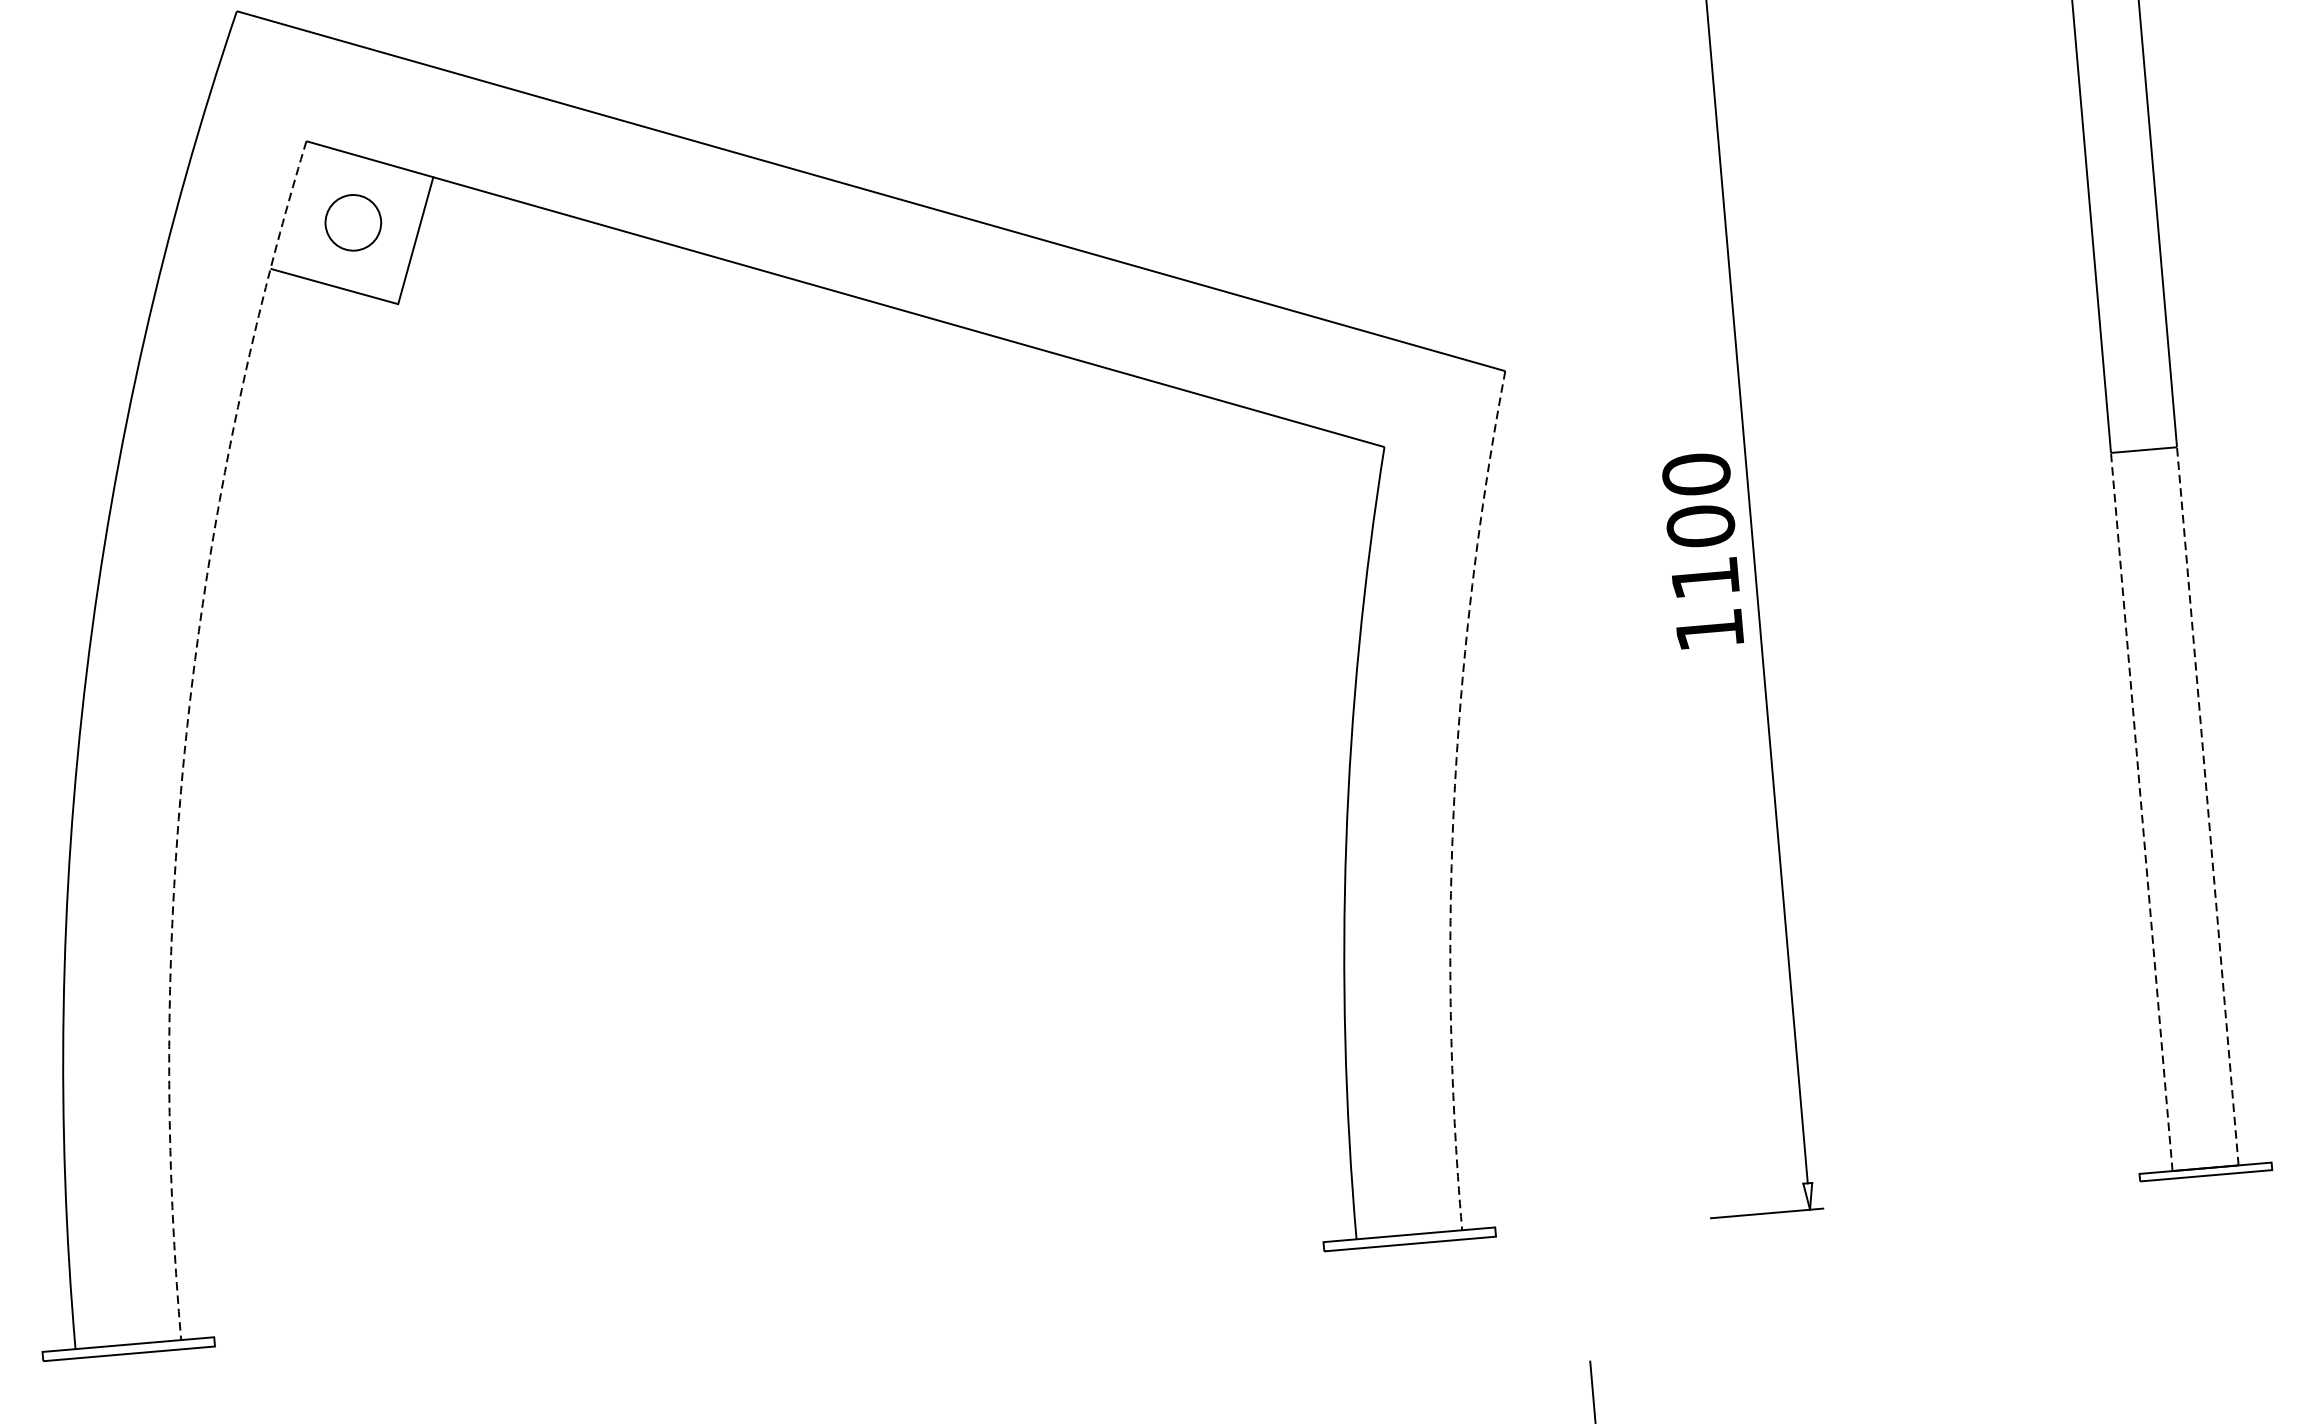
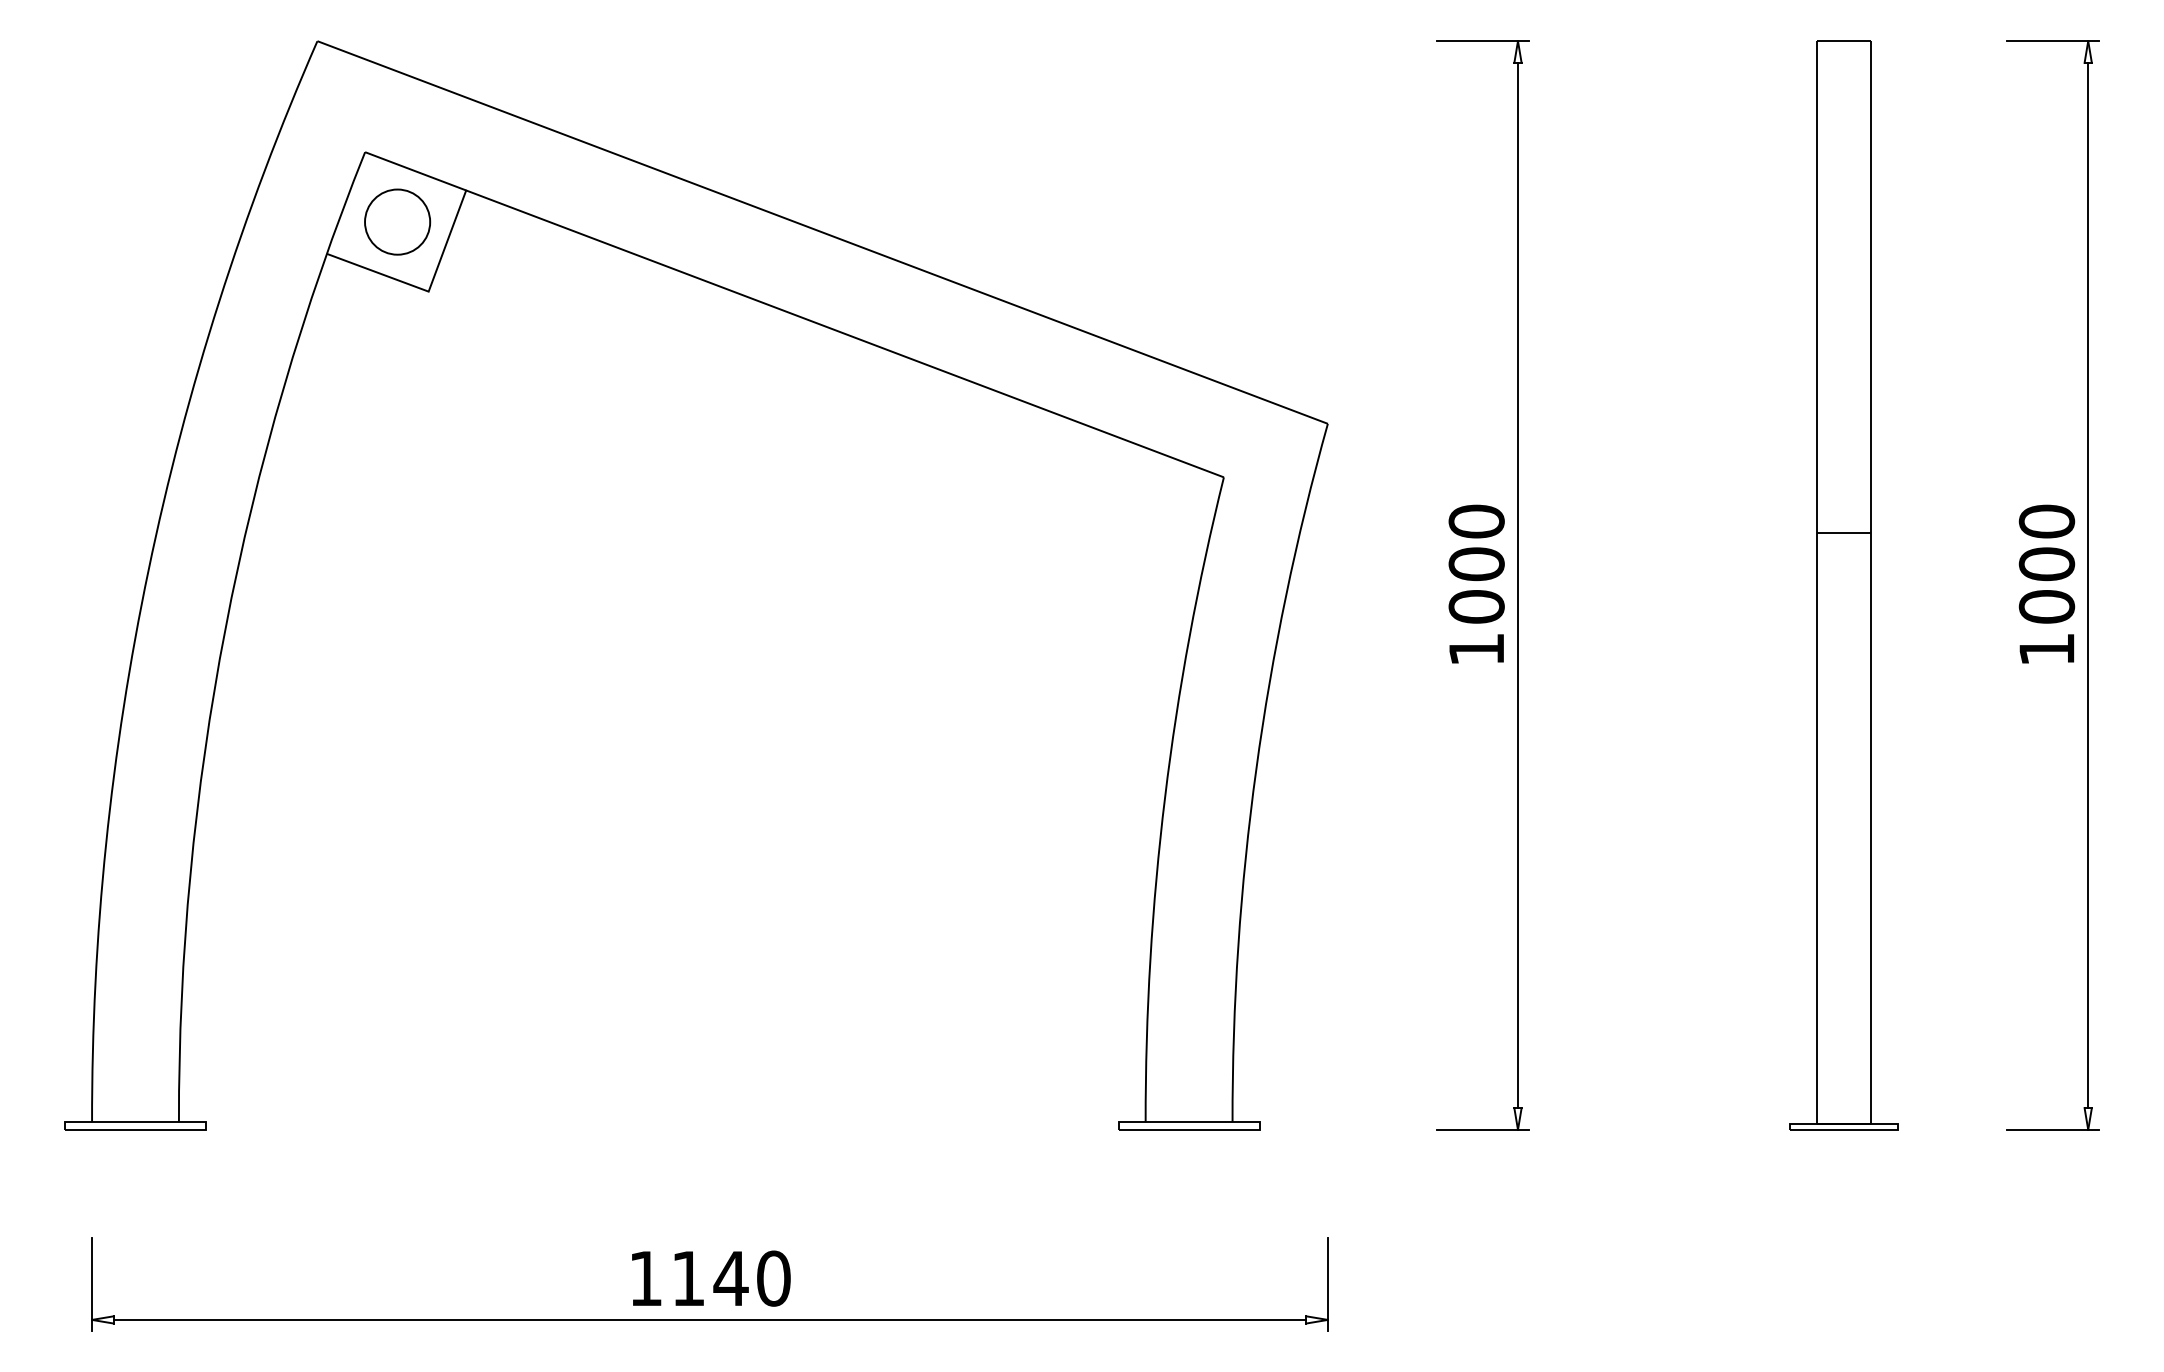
circle: (353, 222) -> (397, 221), size x1.43
text: (1705, 577) -> (1476, 606), 1100 -> 1000
arc: (186, 734) -> (225, 628), dashed -> solid
arc: (1454, 798) -> (1256, 769), dashed -> solid
line: (2208, 805) -> (1871, 827), dashed -> solid
line: (2141, 811) -> (1816, 827), dashed -> solid

